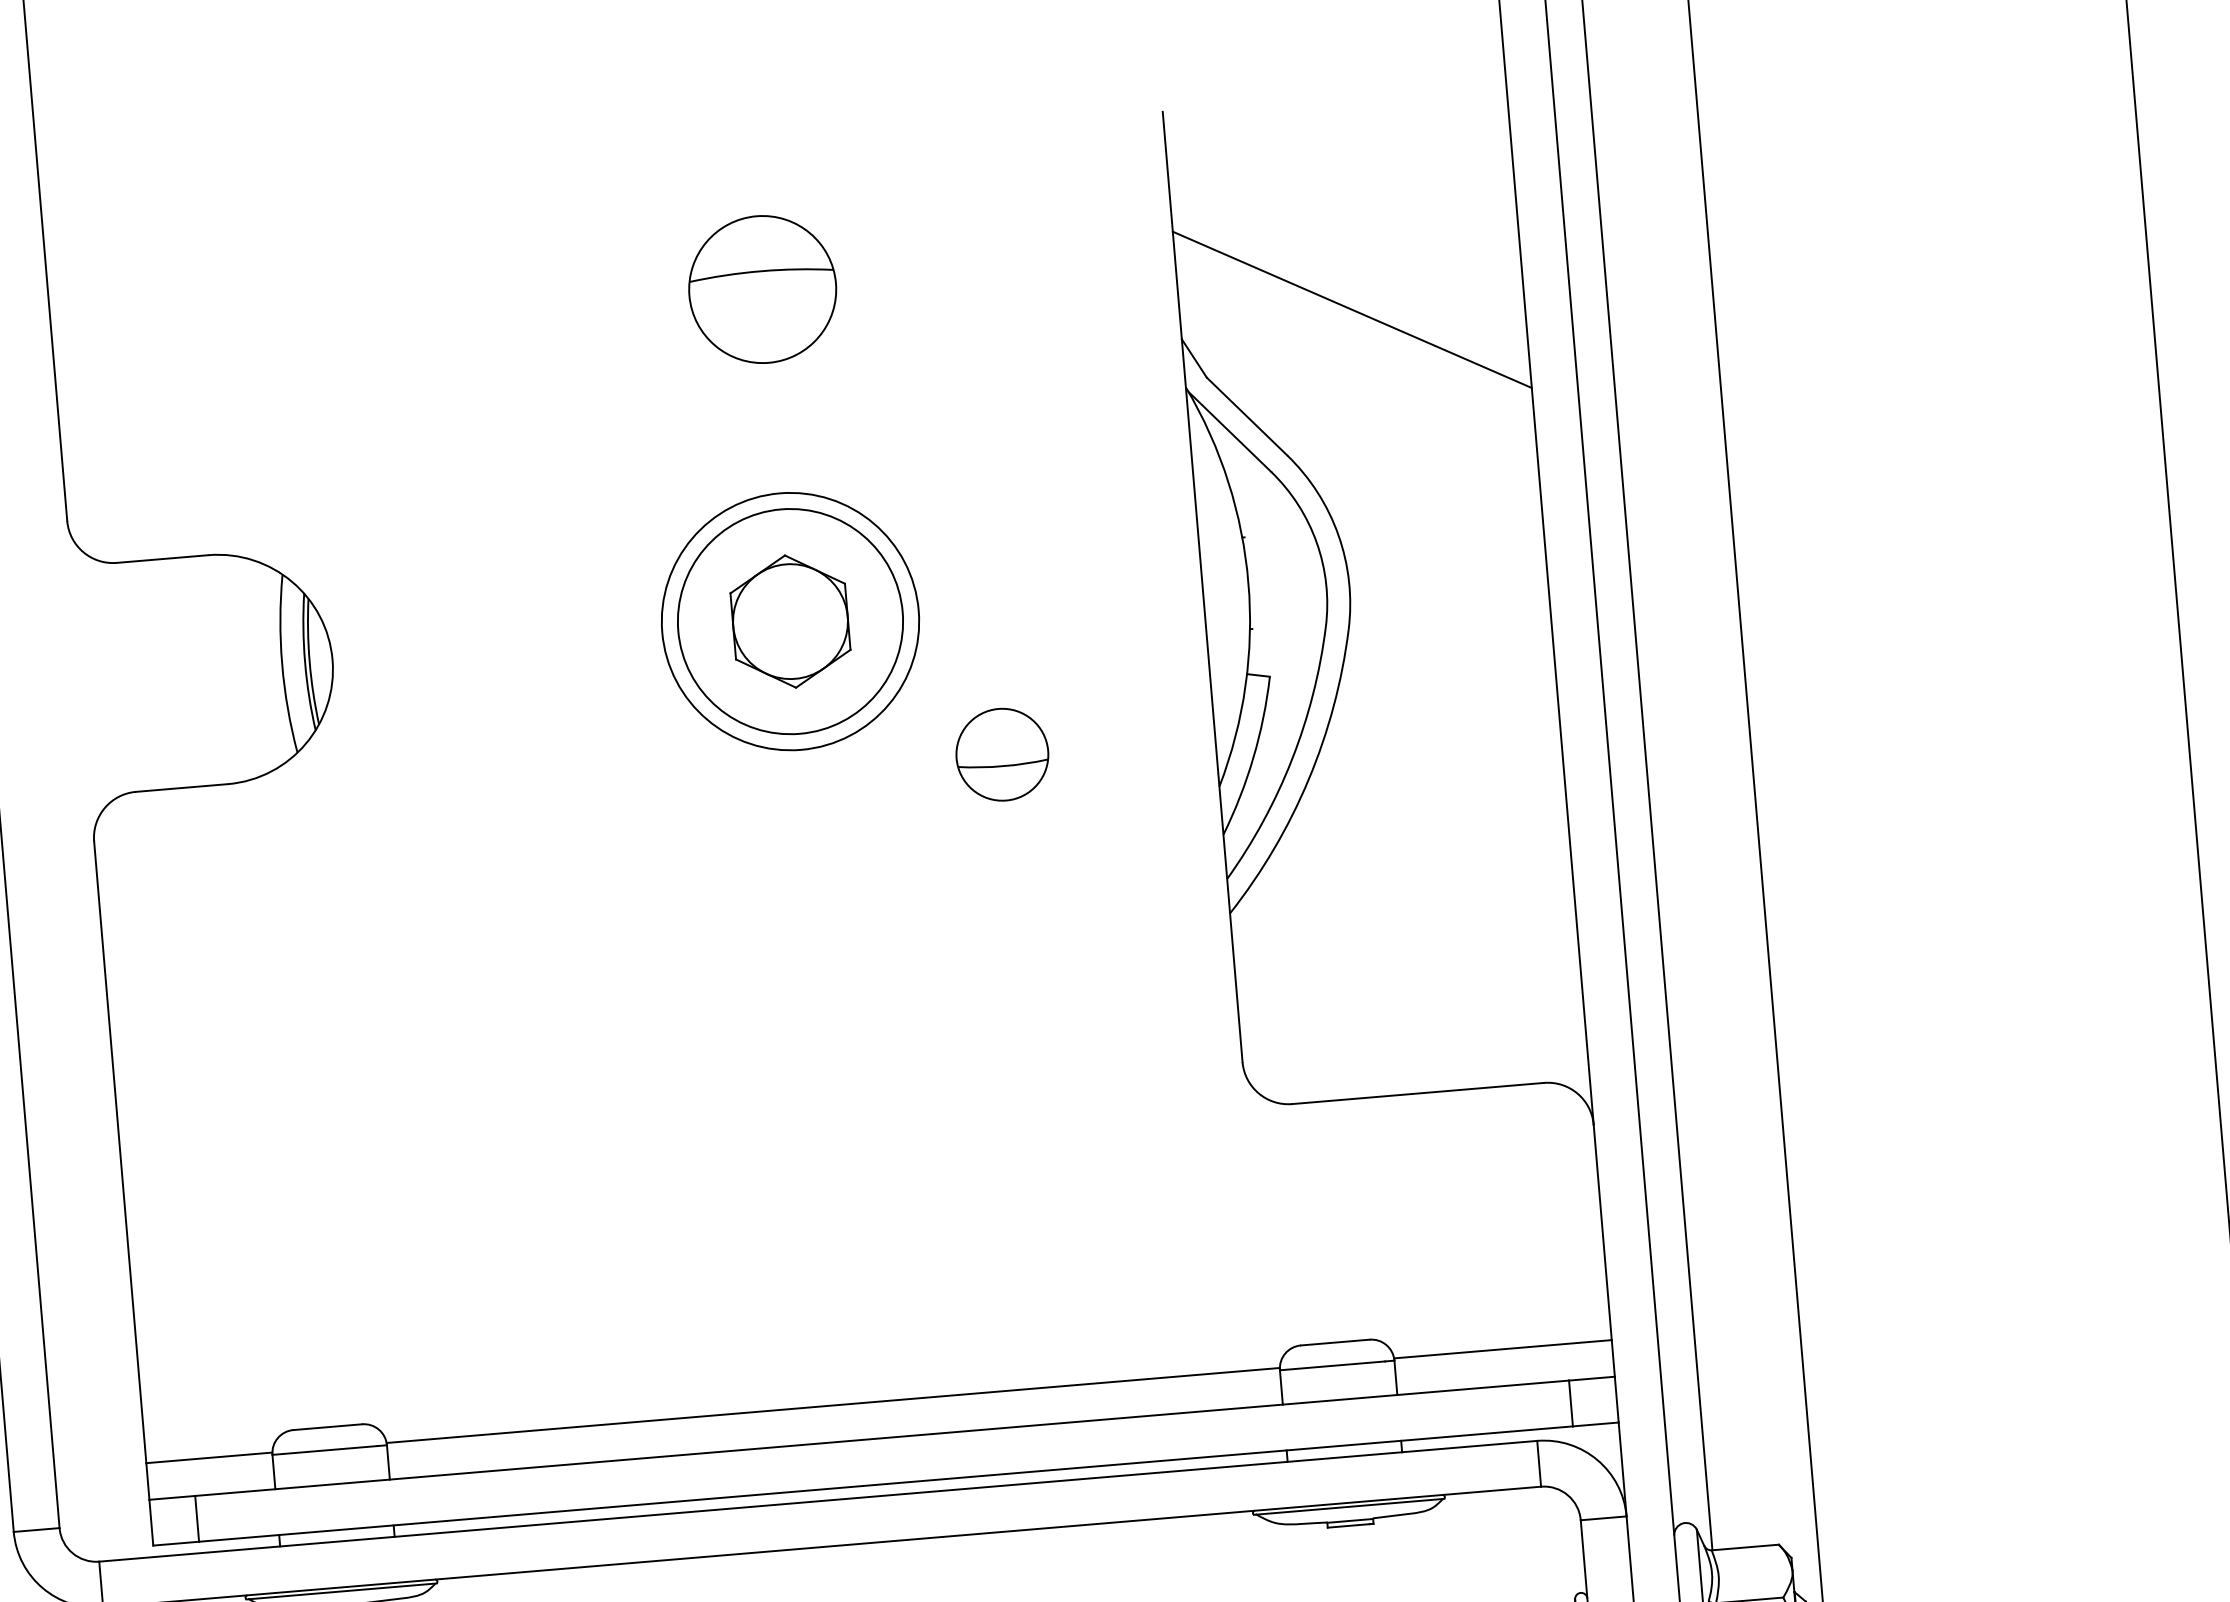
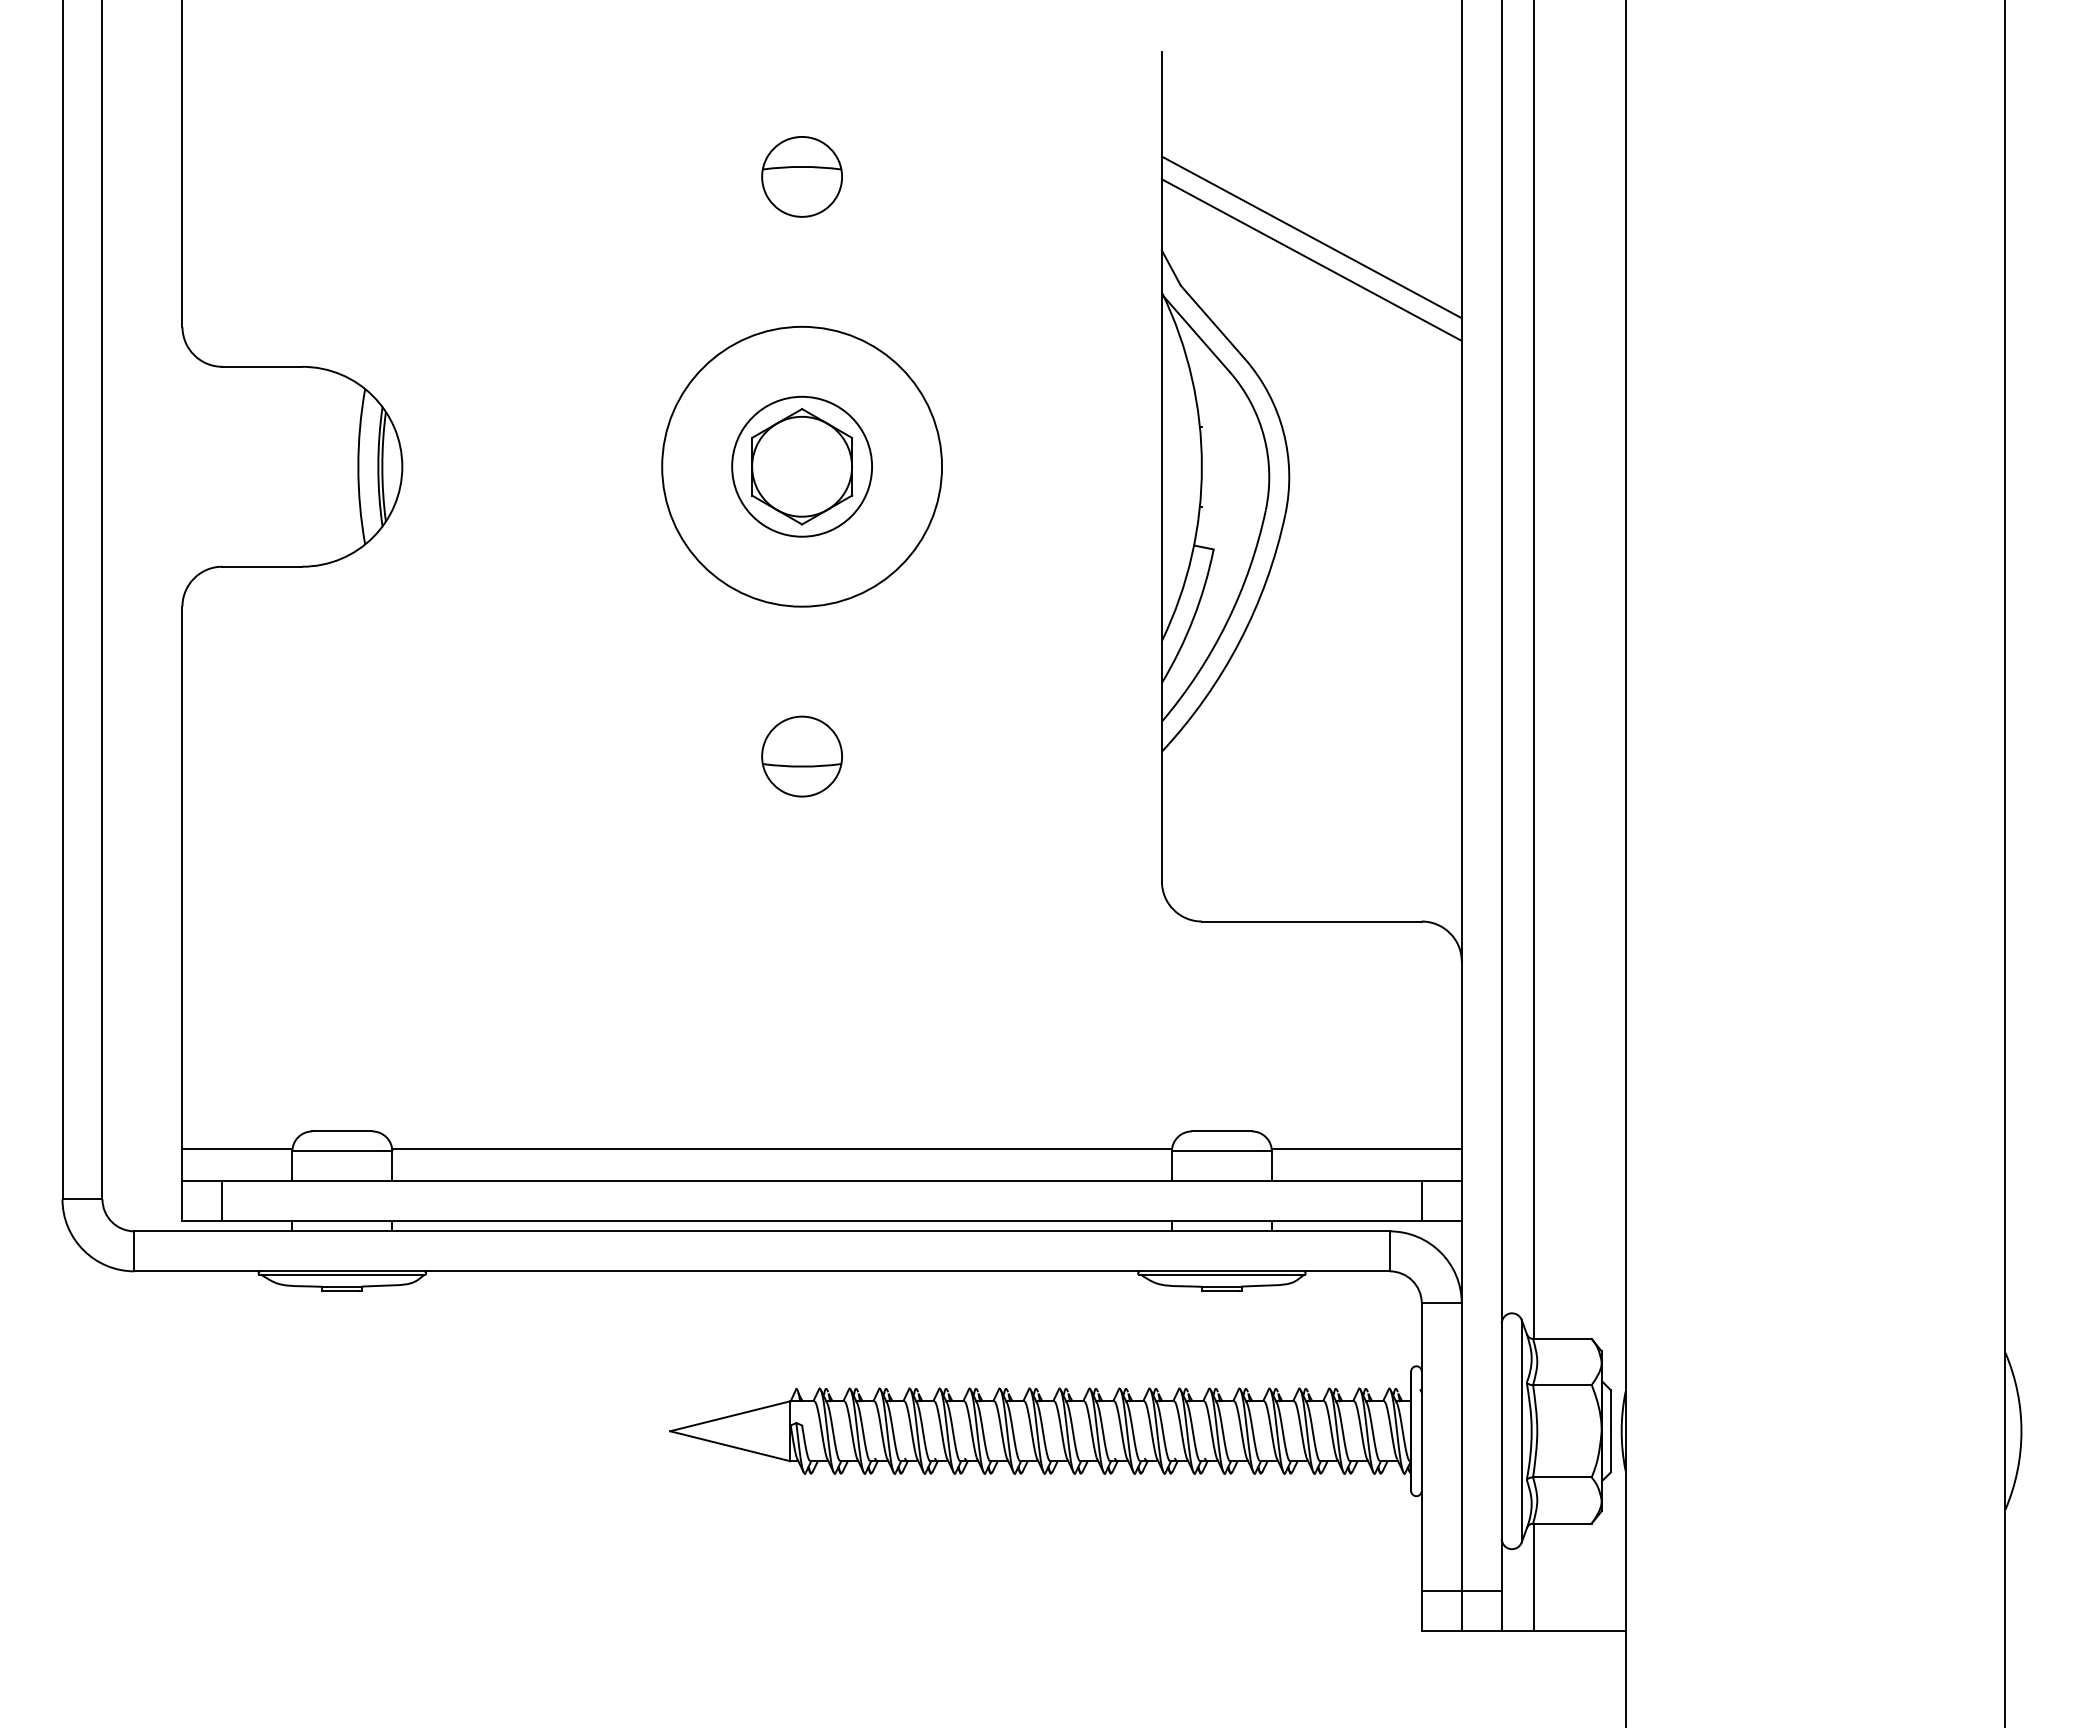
part: (761, 289) -> (801, 176), size x0.62
line: (1354, 335) -> (1311, 259), added
circle: (790, 621) -> (802, 466), size x0.62
circle: (790, 621) -> (802, 466), size x1.43
part: (1001, 754) -> (801, 756), moved

